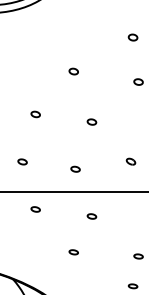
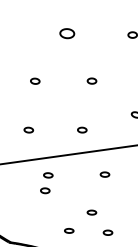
part: (73, 71) -> (66, 33), size x1.6
part: (30, 223) -> (45, 190), added
part: (48, 267) -> (68, 231), added
part: (86, 274) -> (107, 232), added

